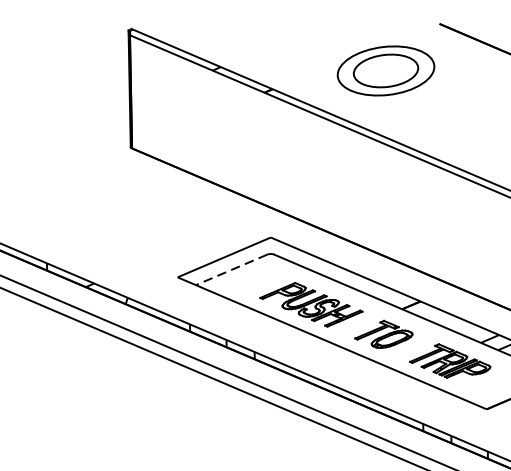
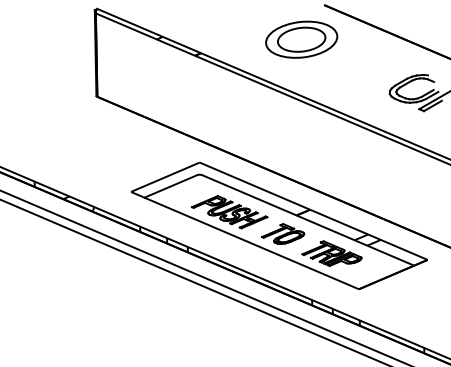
part: (385, 70) -> (301, 39), moved
line: (231, 269) -> (170, 186), dashed -> solid

